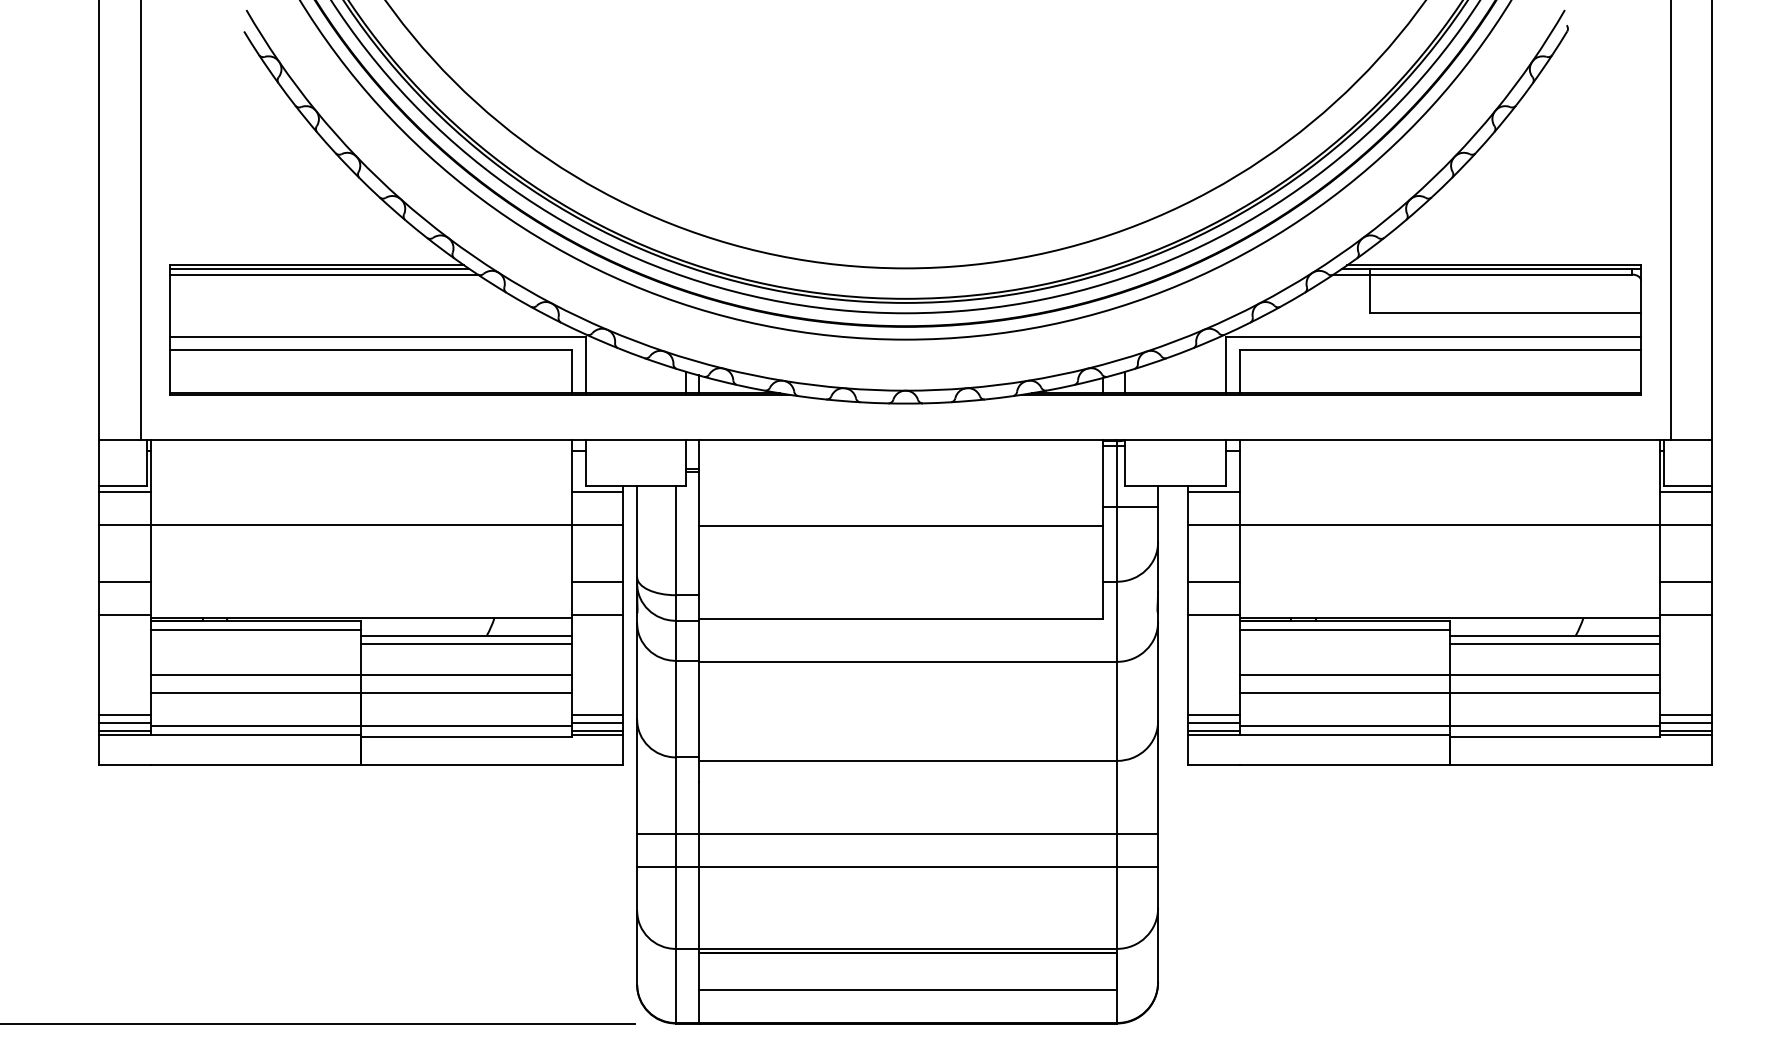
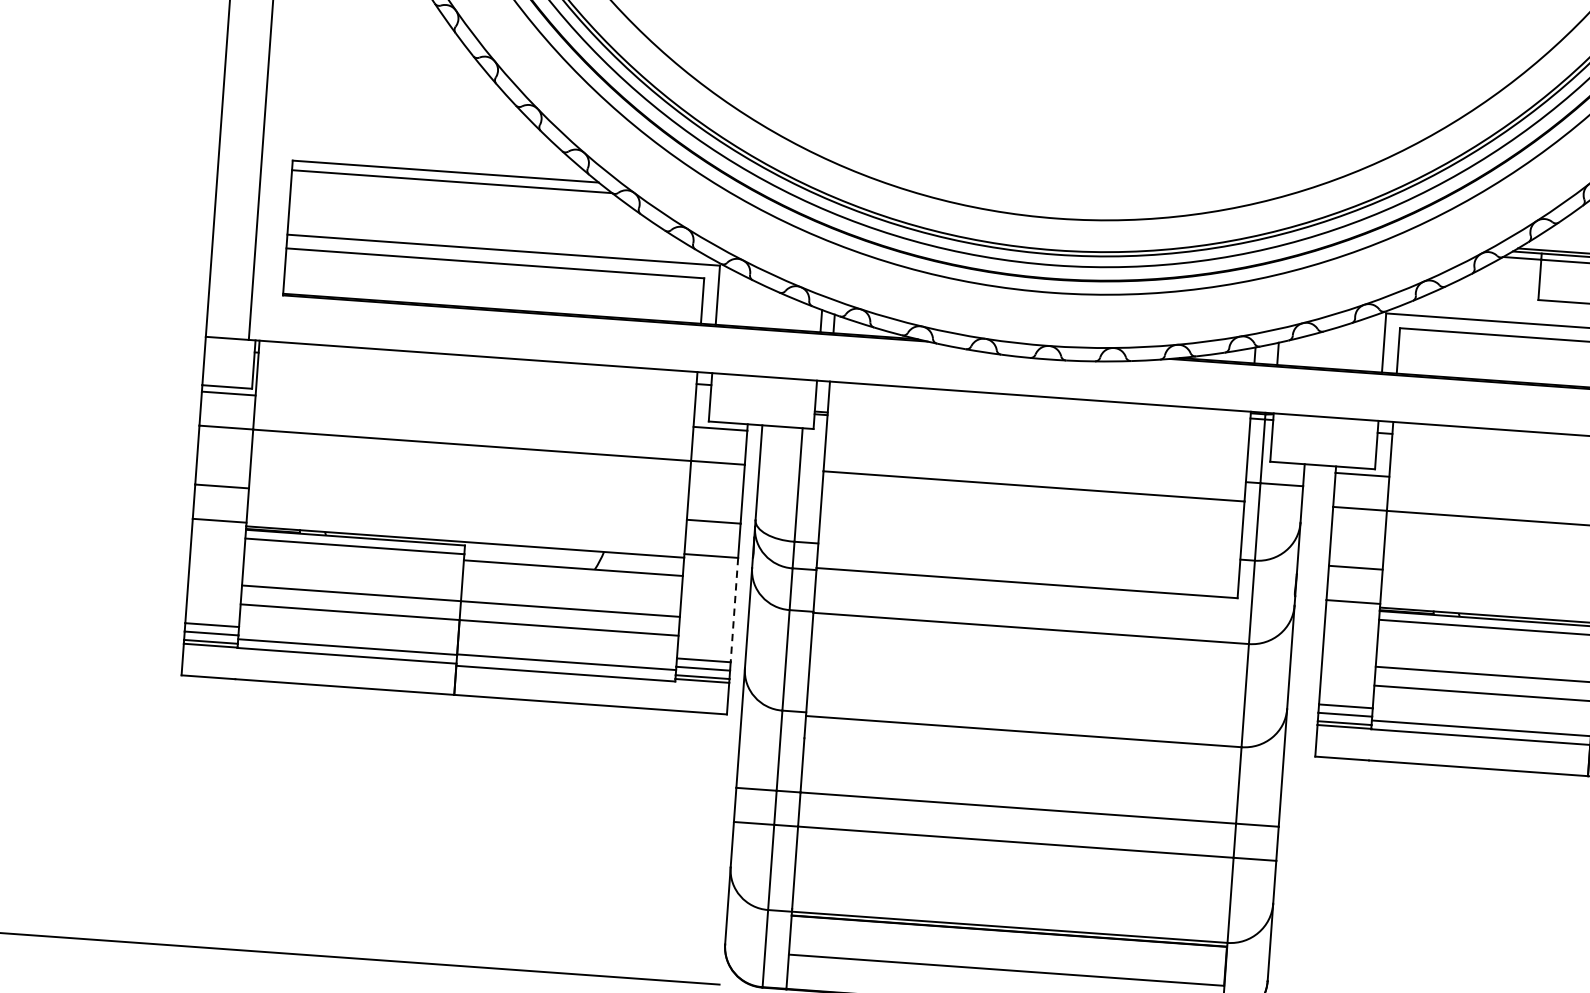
line: (319, 268) -> (447, 175), removed
line: (466, 643) -> (572, 576), removed
line: (623, 665) -> (734, 611), solid -> dashed

